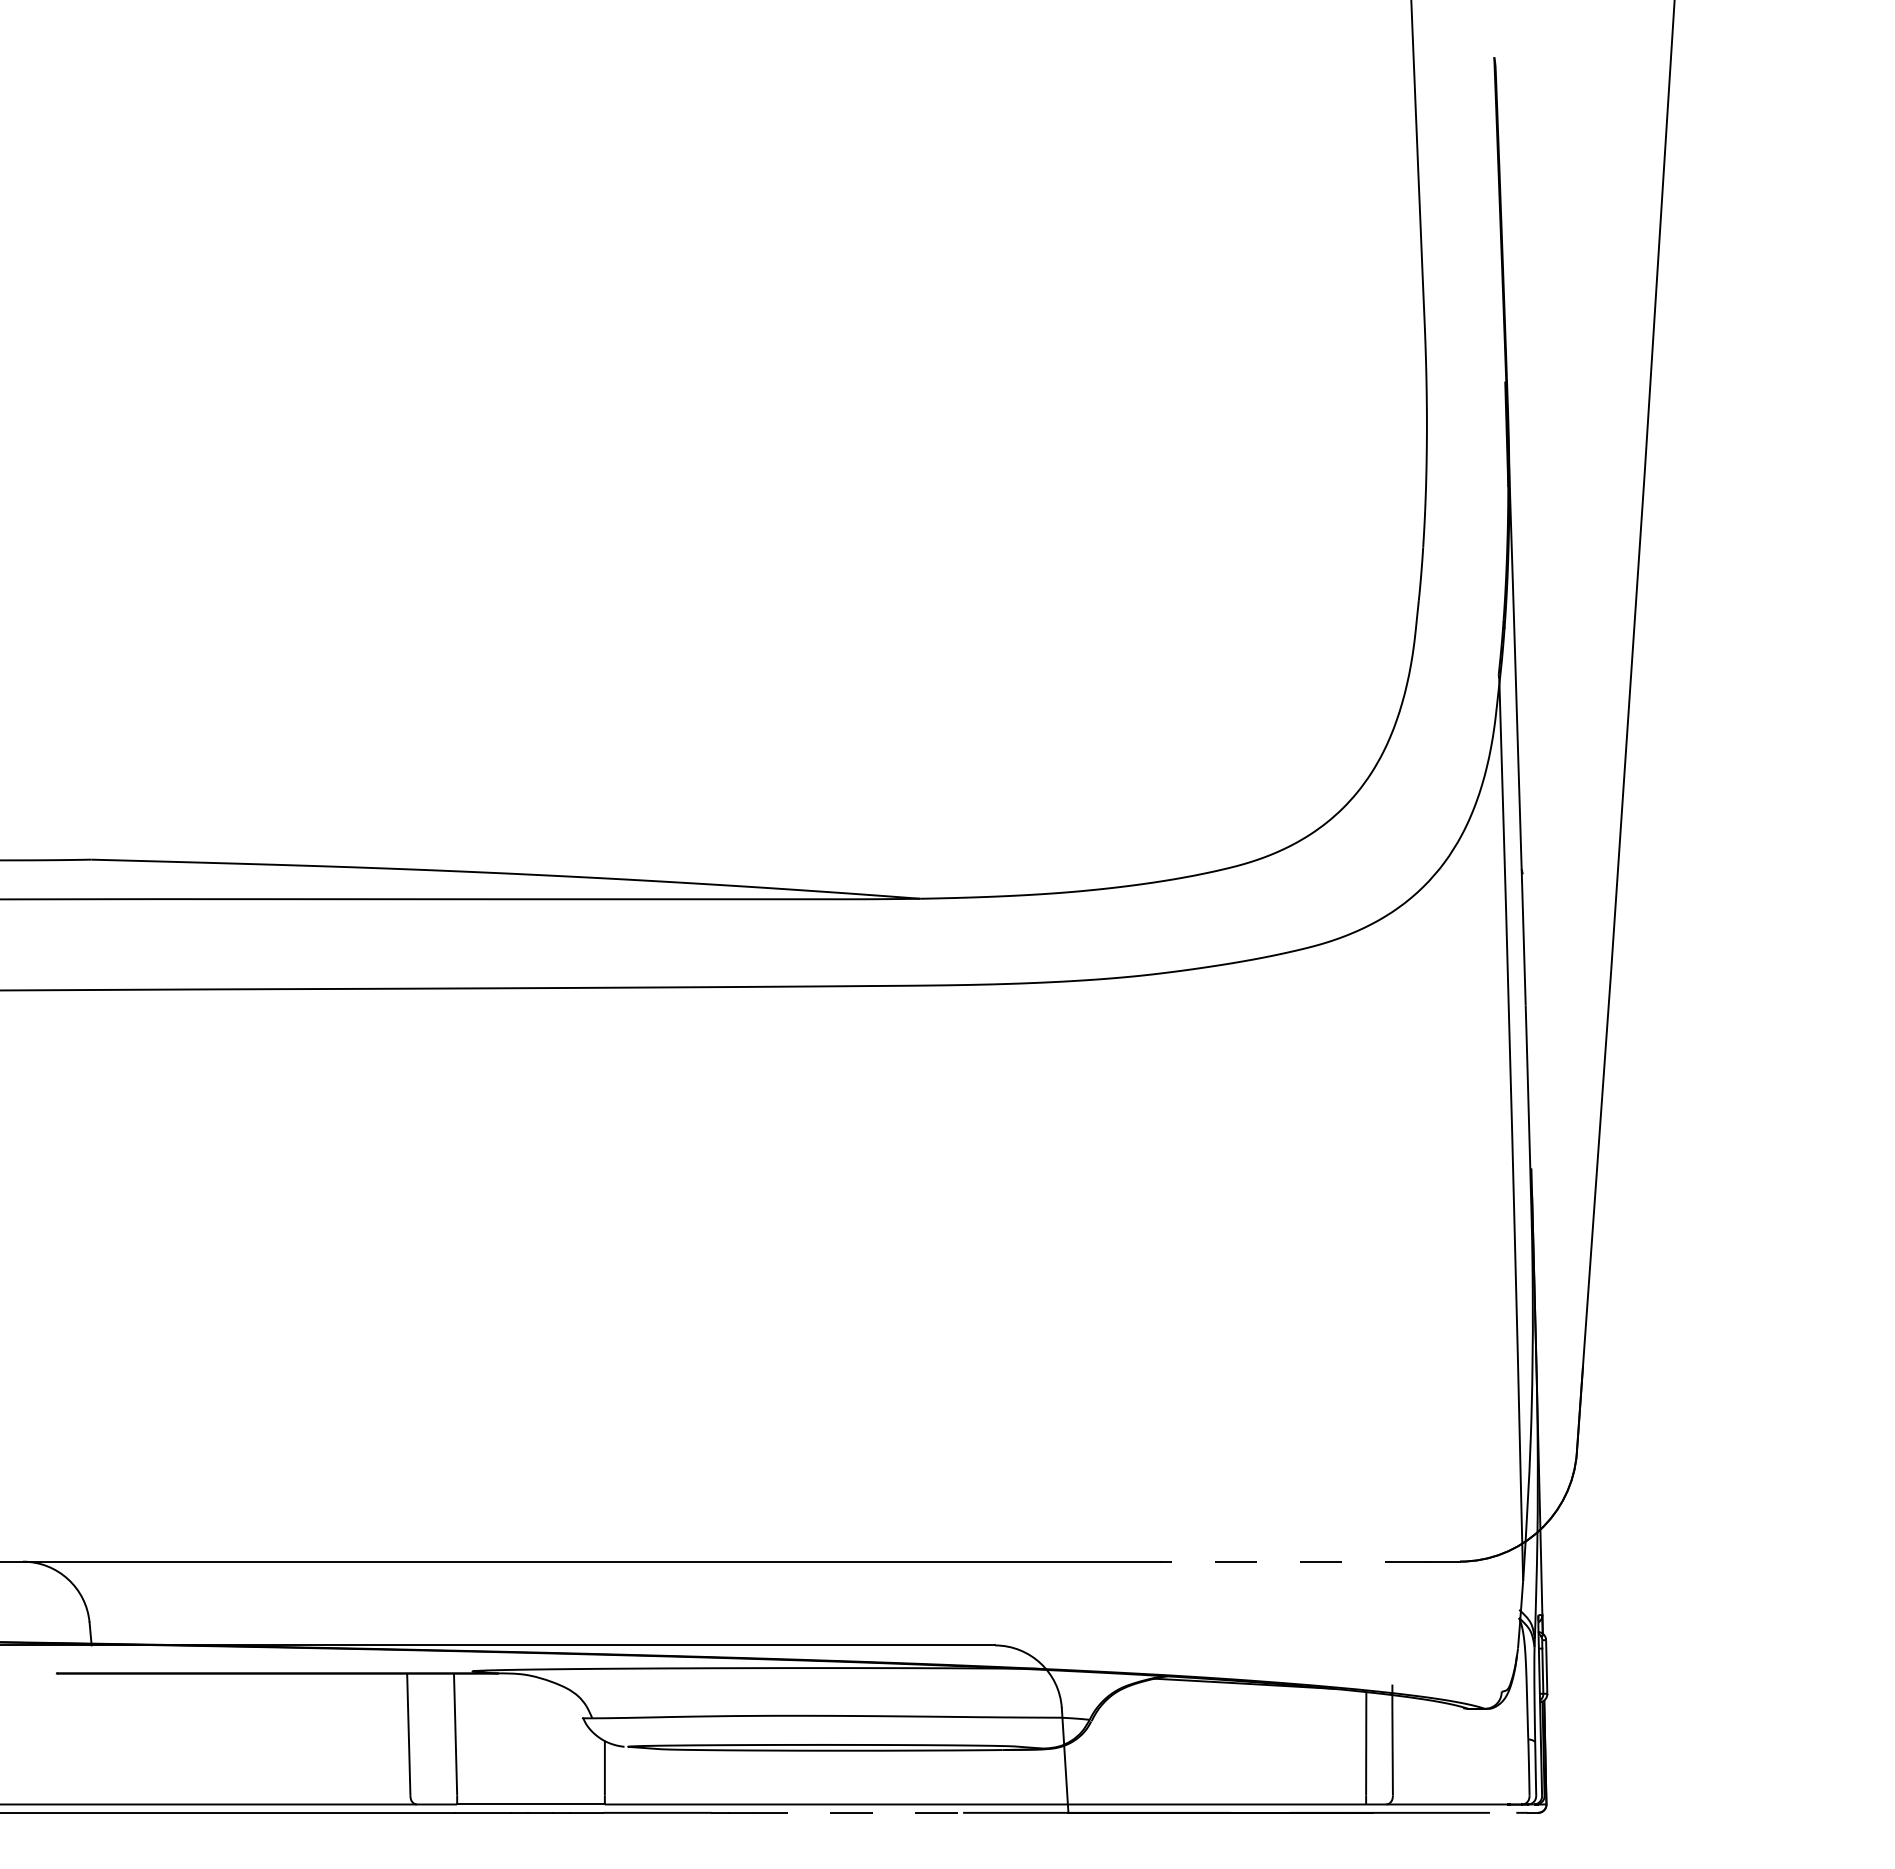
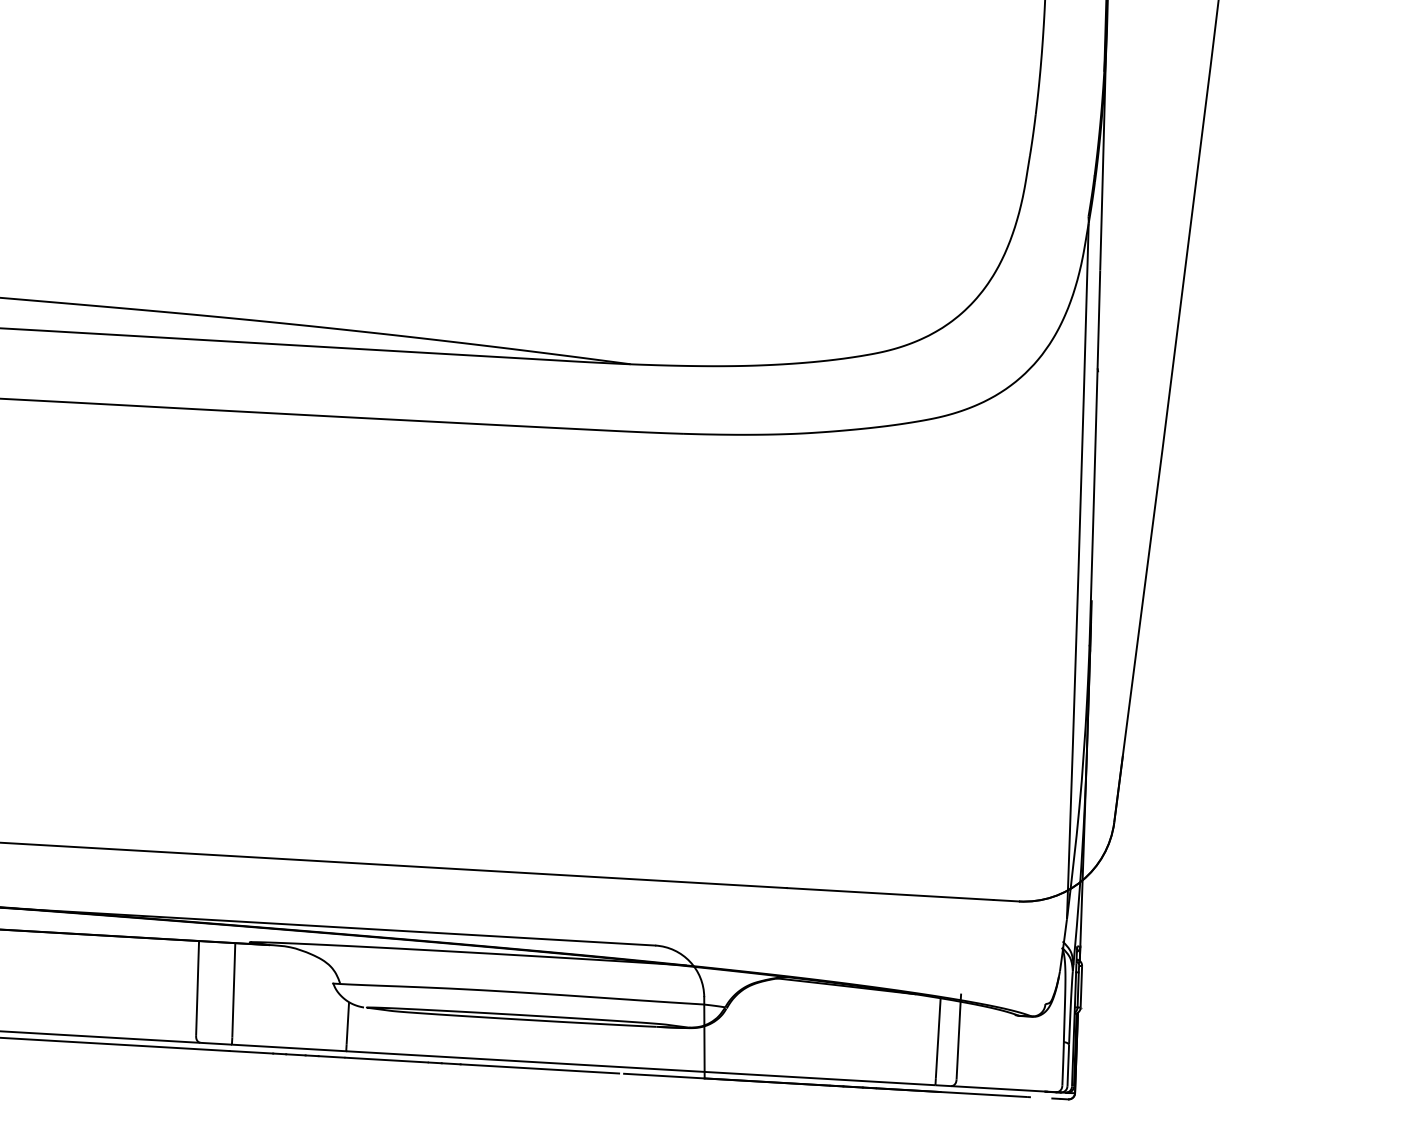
line: (1293, 1561) -> (890, 893), dashed -> solid
line: (855, 1812) -> (539, 1068), dashed -> solid

